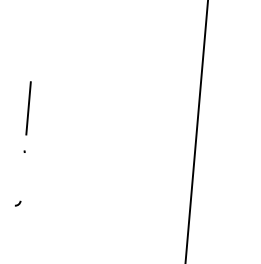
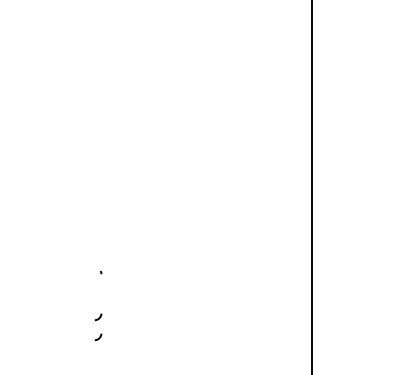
line: (28, 108) -> (101, 218), removed
arc: (19, 187) -> (98, 317), added

